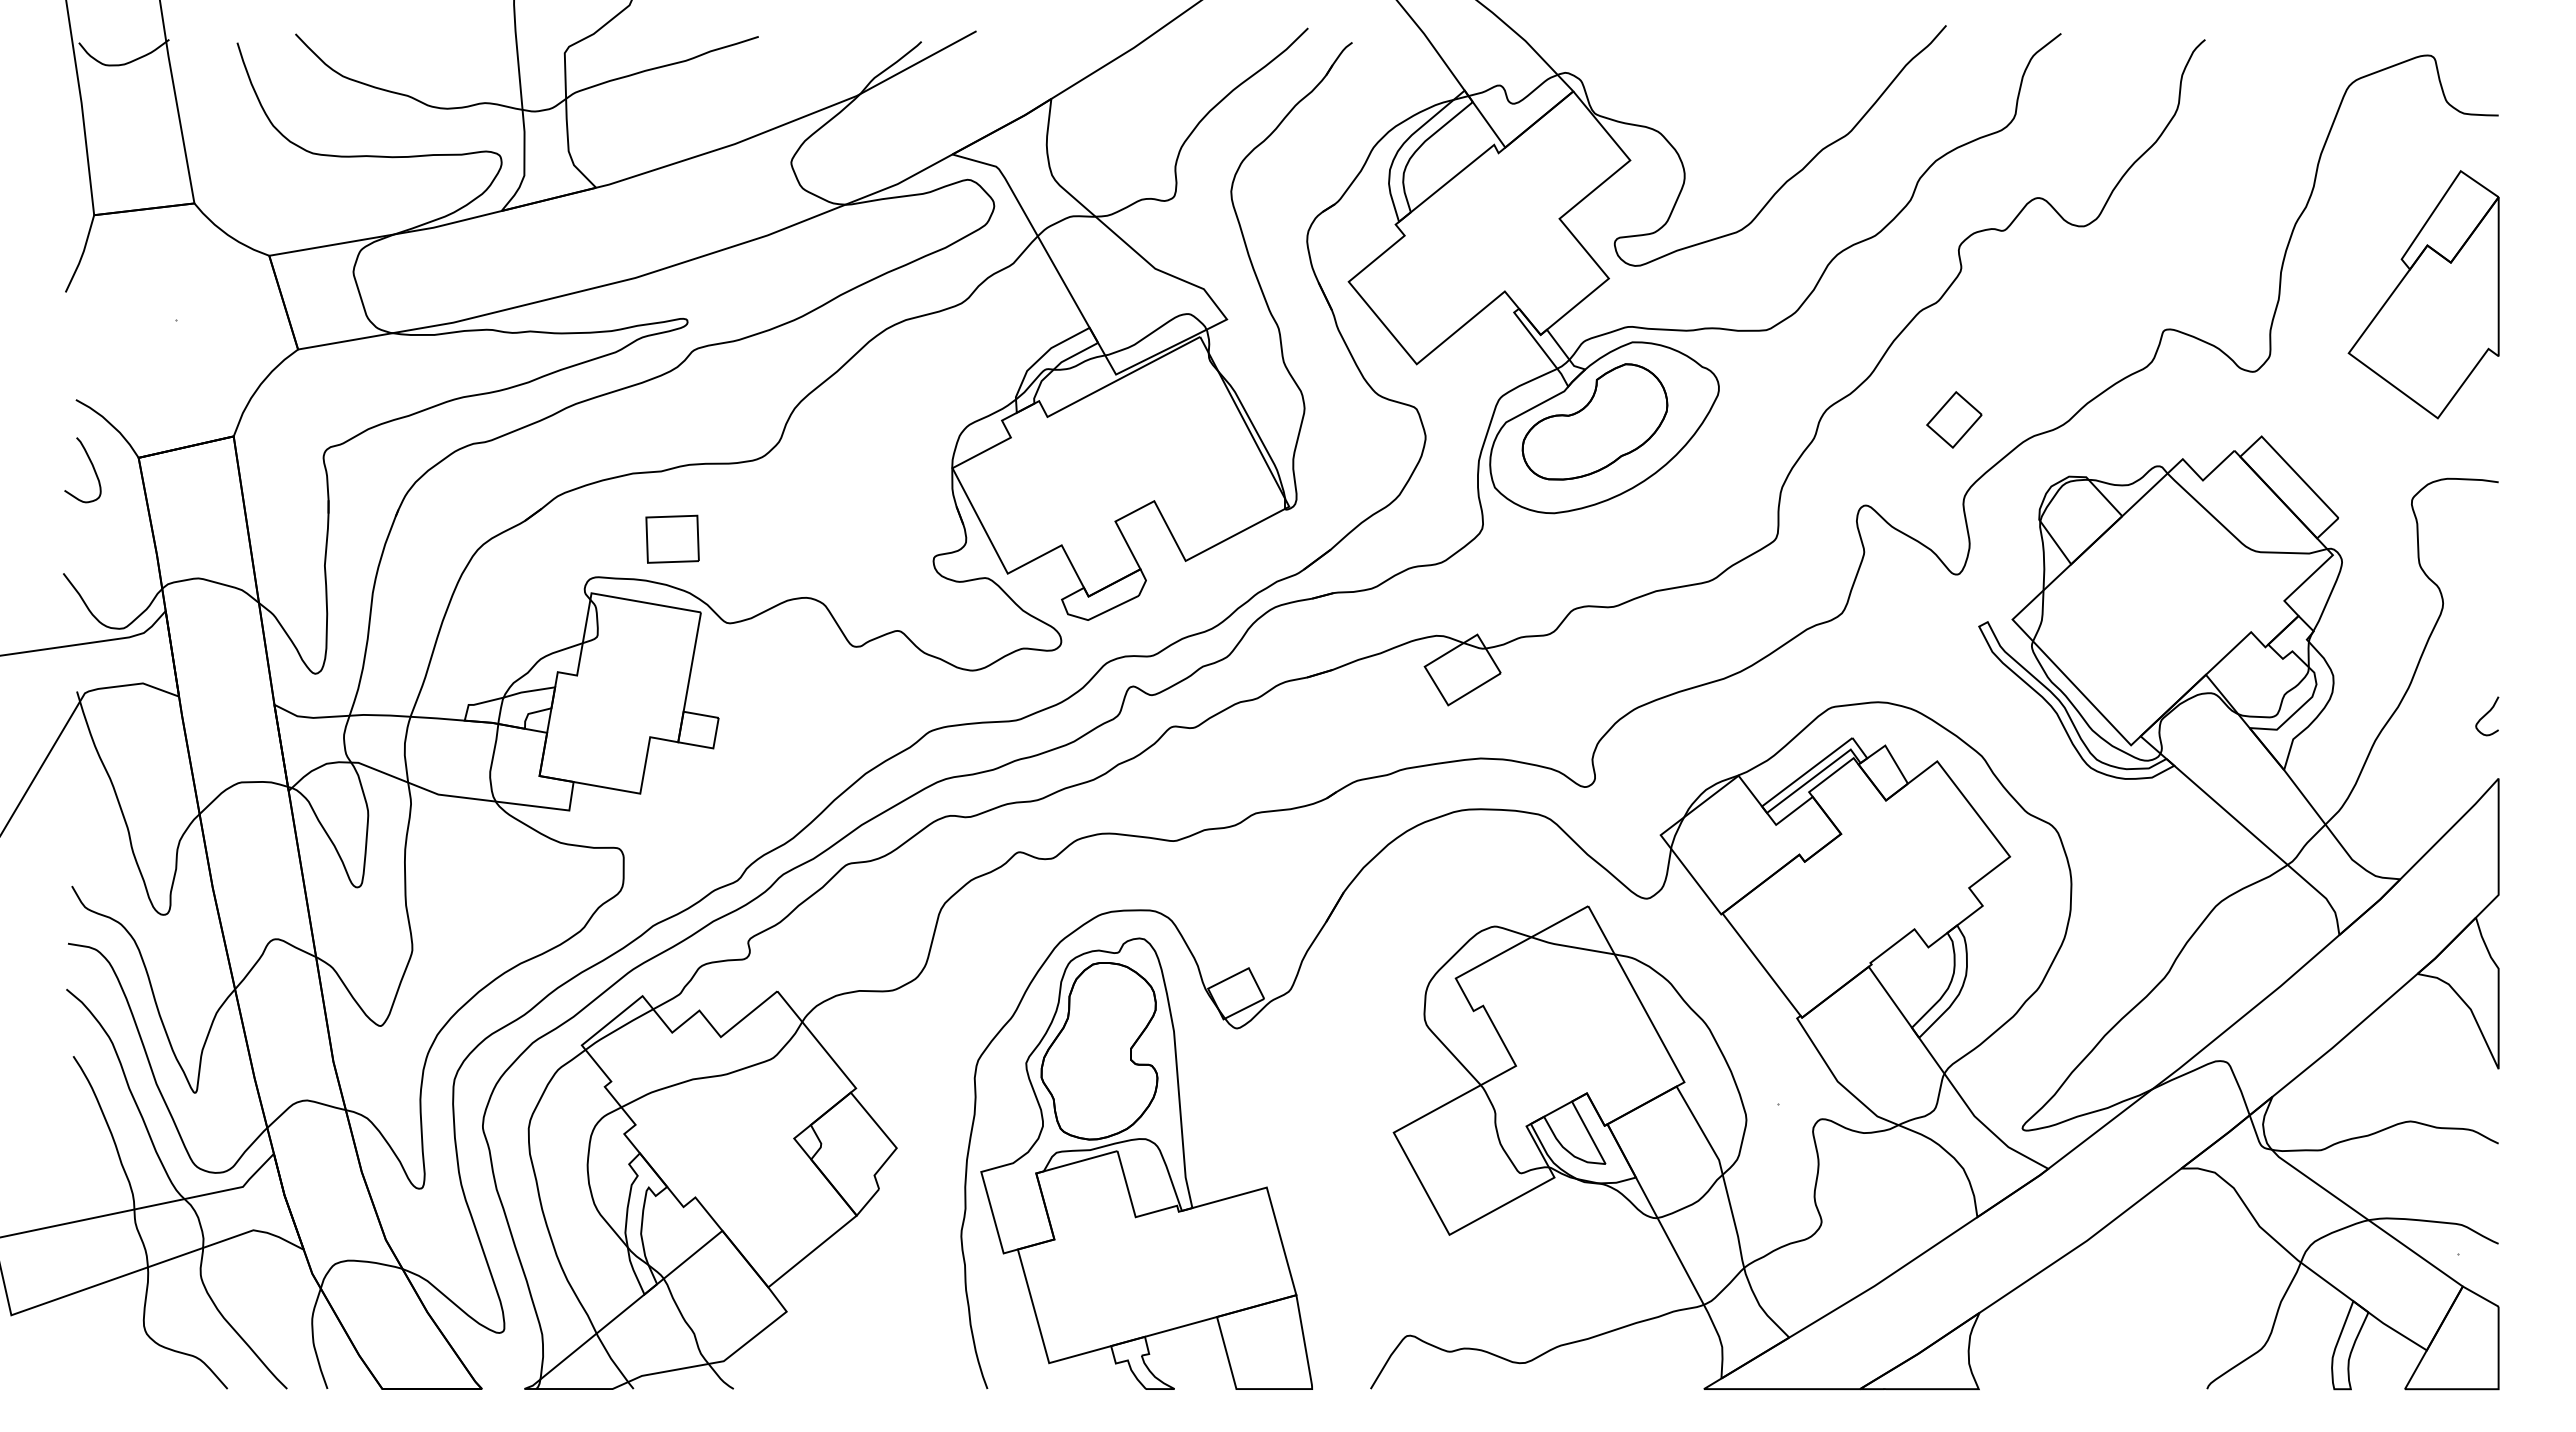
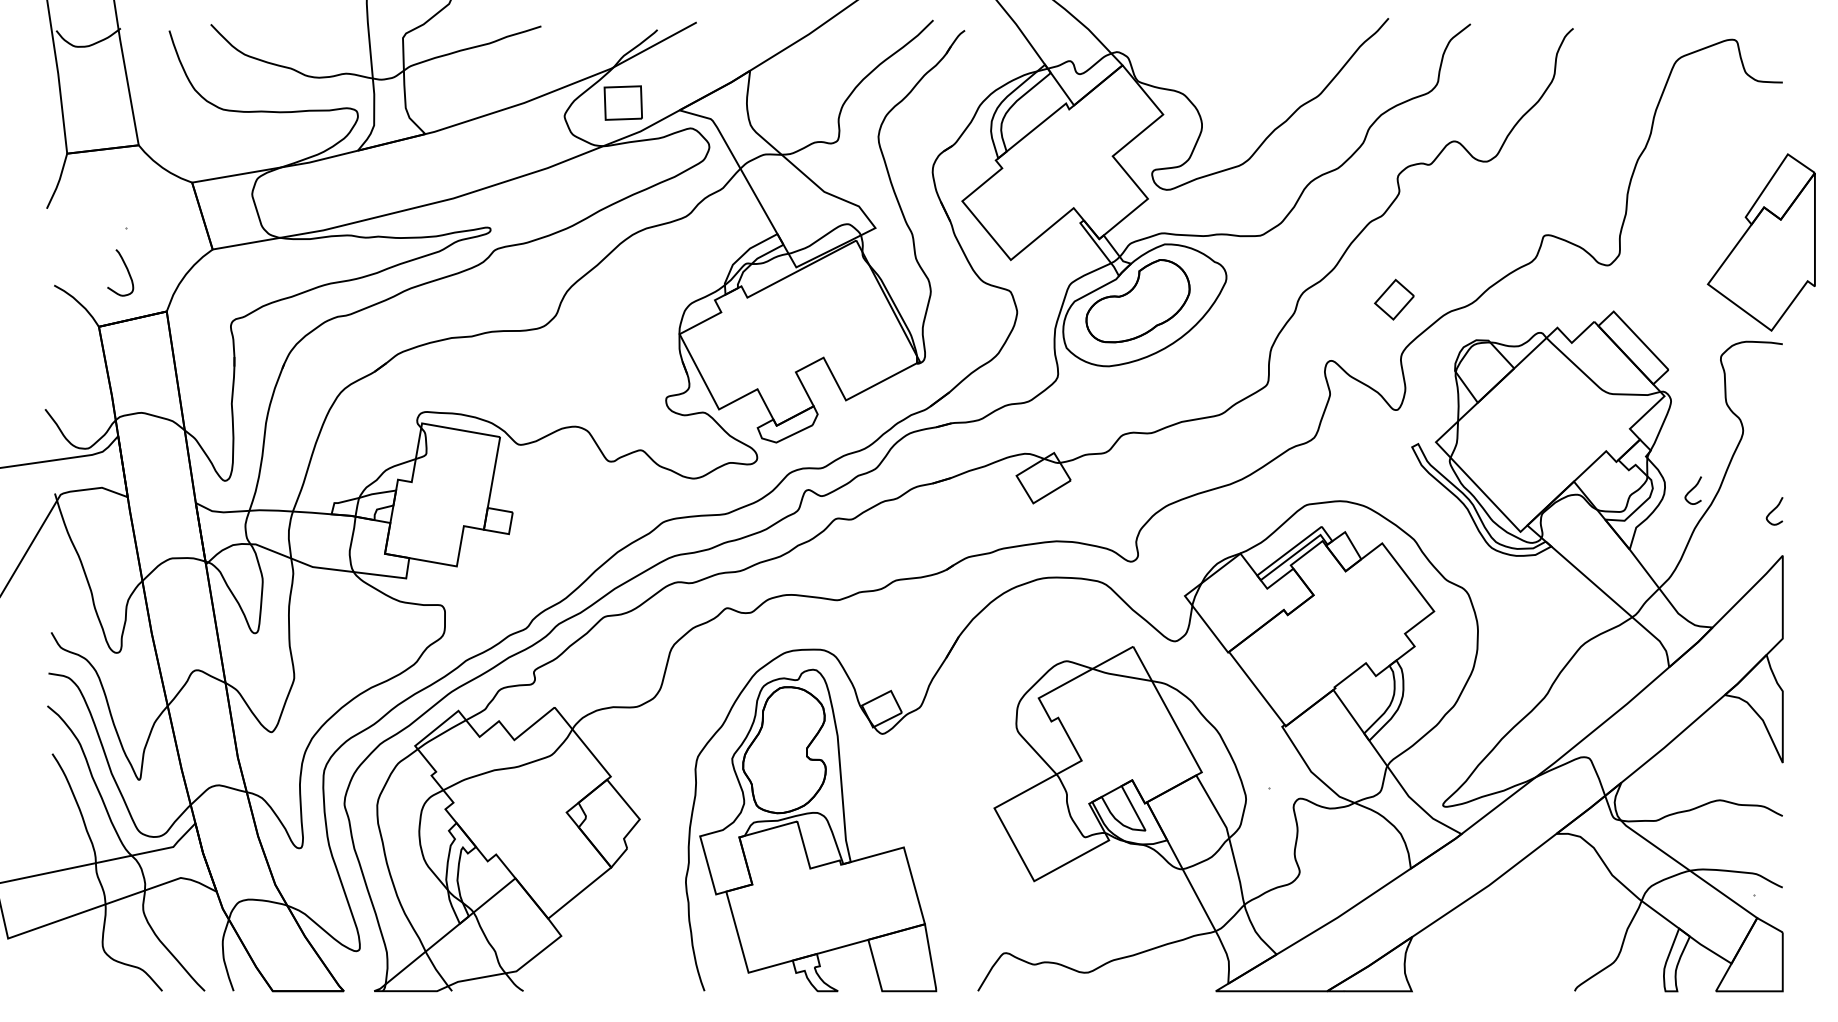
part: (2423, 294) -> (1761, 242), moved
curve: (91, 465) -> (126, 269), moved
part: (672, 538) -> (623, 102), moved
curve: (2372, 686) -> (1692, 489), added

